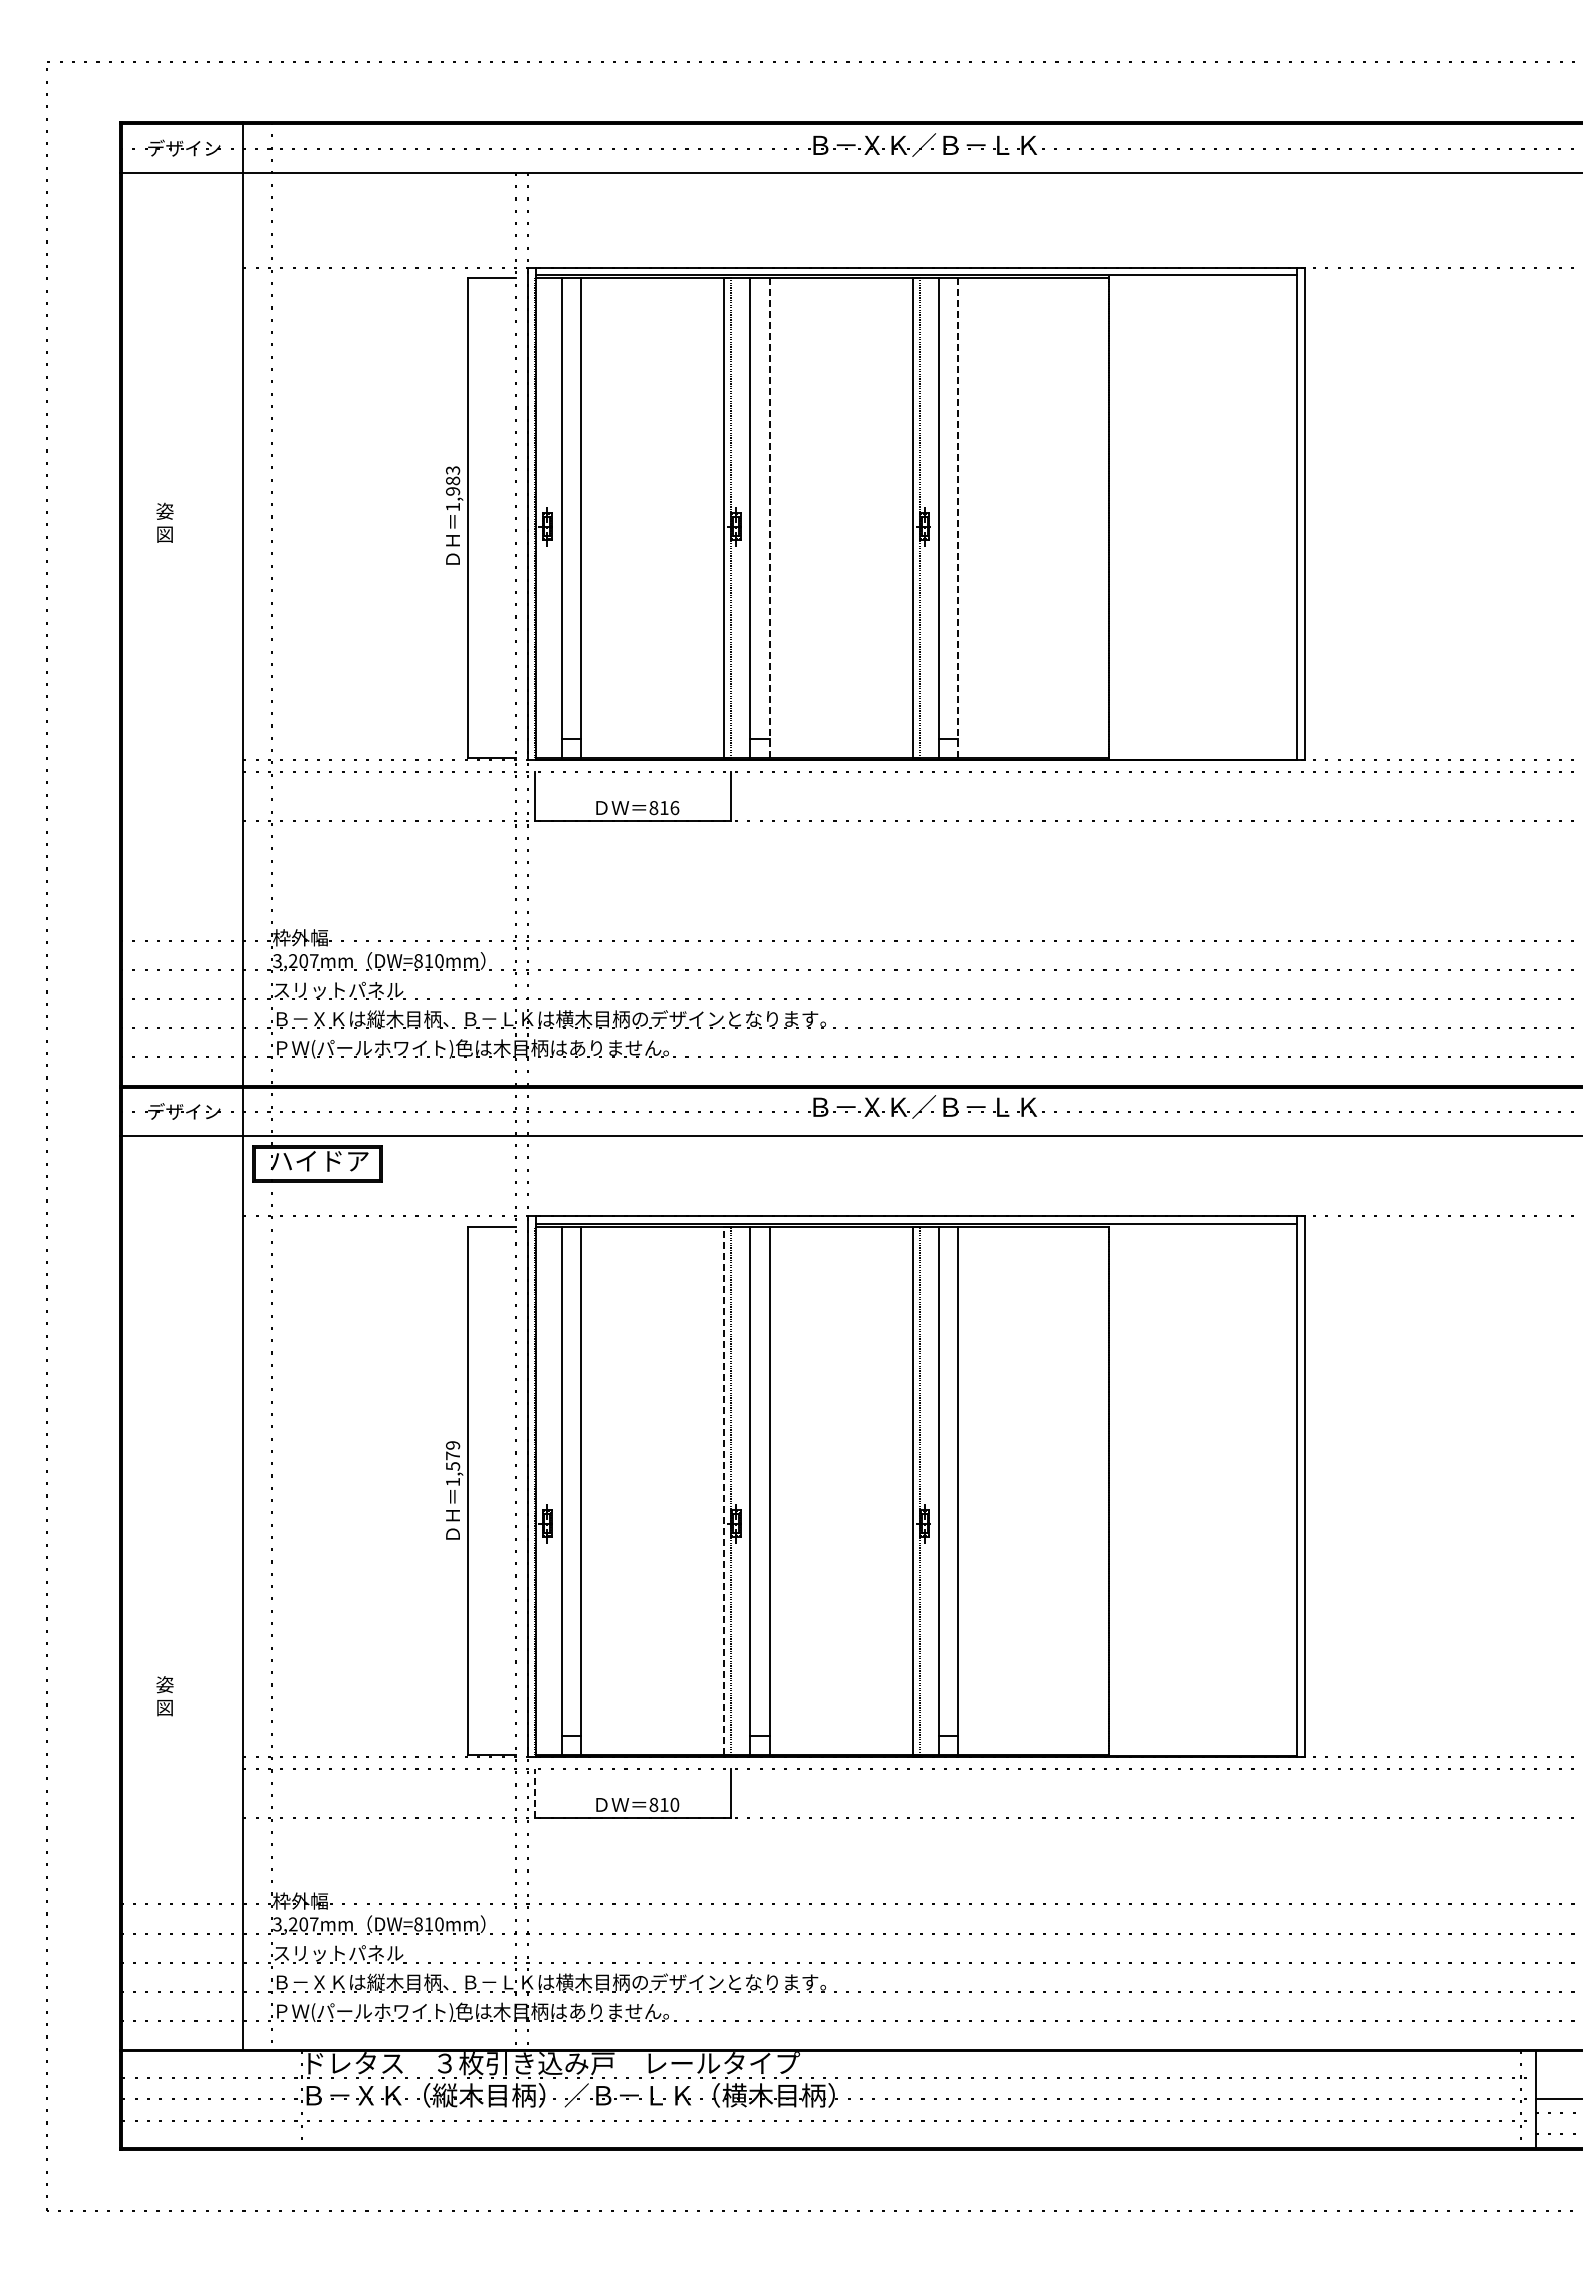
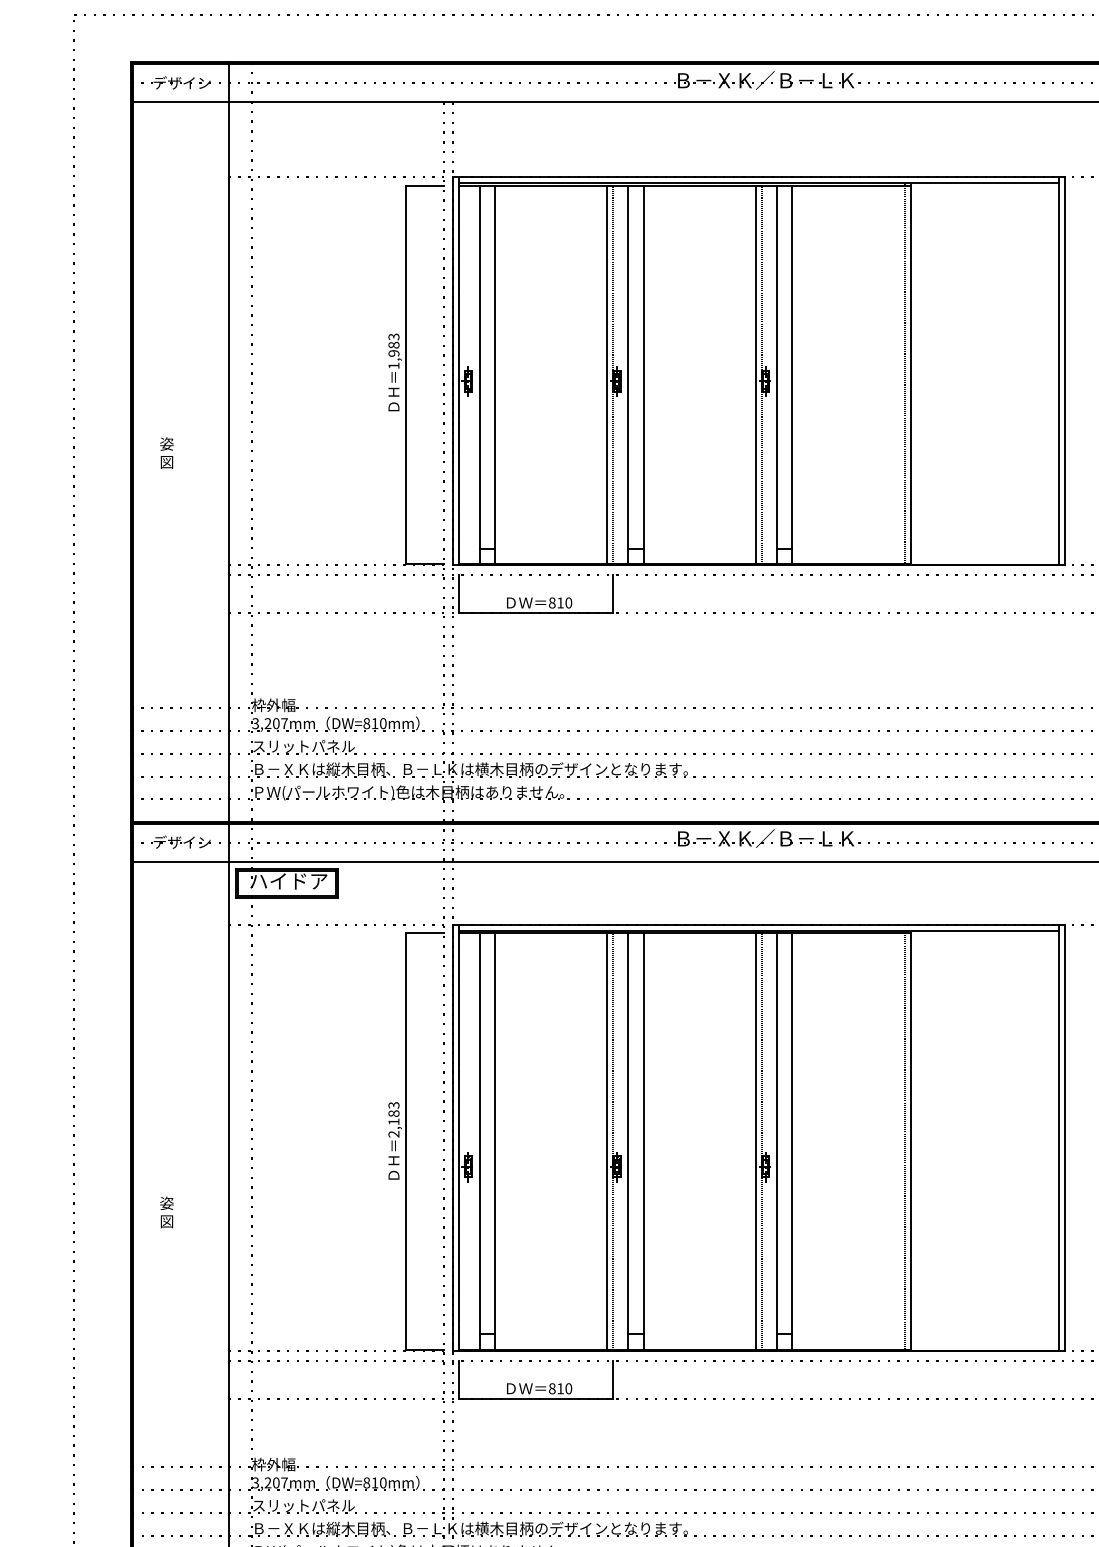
line: (1101, 517) -> (905, 374), added
line: (769, 518) -> (643, 374), dashed -> solid
line: (958, 518) -> (792, 374), dashed -> solid
text: (164, 522) -> (166, 452), moved
text: (674, 807) -> (568, 602), 816 -> 810
text: (453, 1463) -> (394, 1119), 1,579 -> 2,183
line: (1101, 1489) -> (905, 1140), added
line: (723, 1490) -> (607, 1140), dashed -> solid
text: (164, 1696) -> (166, 1212), moved
line: (534, 1792) -> (458, 1378), dashed -> solid

